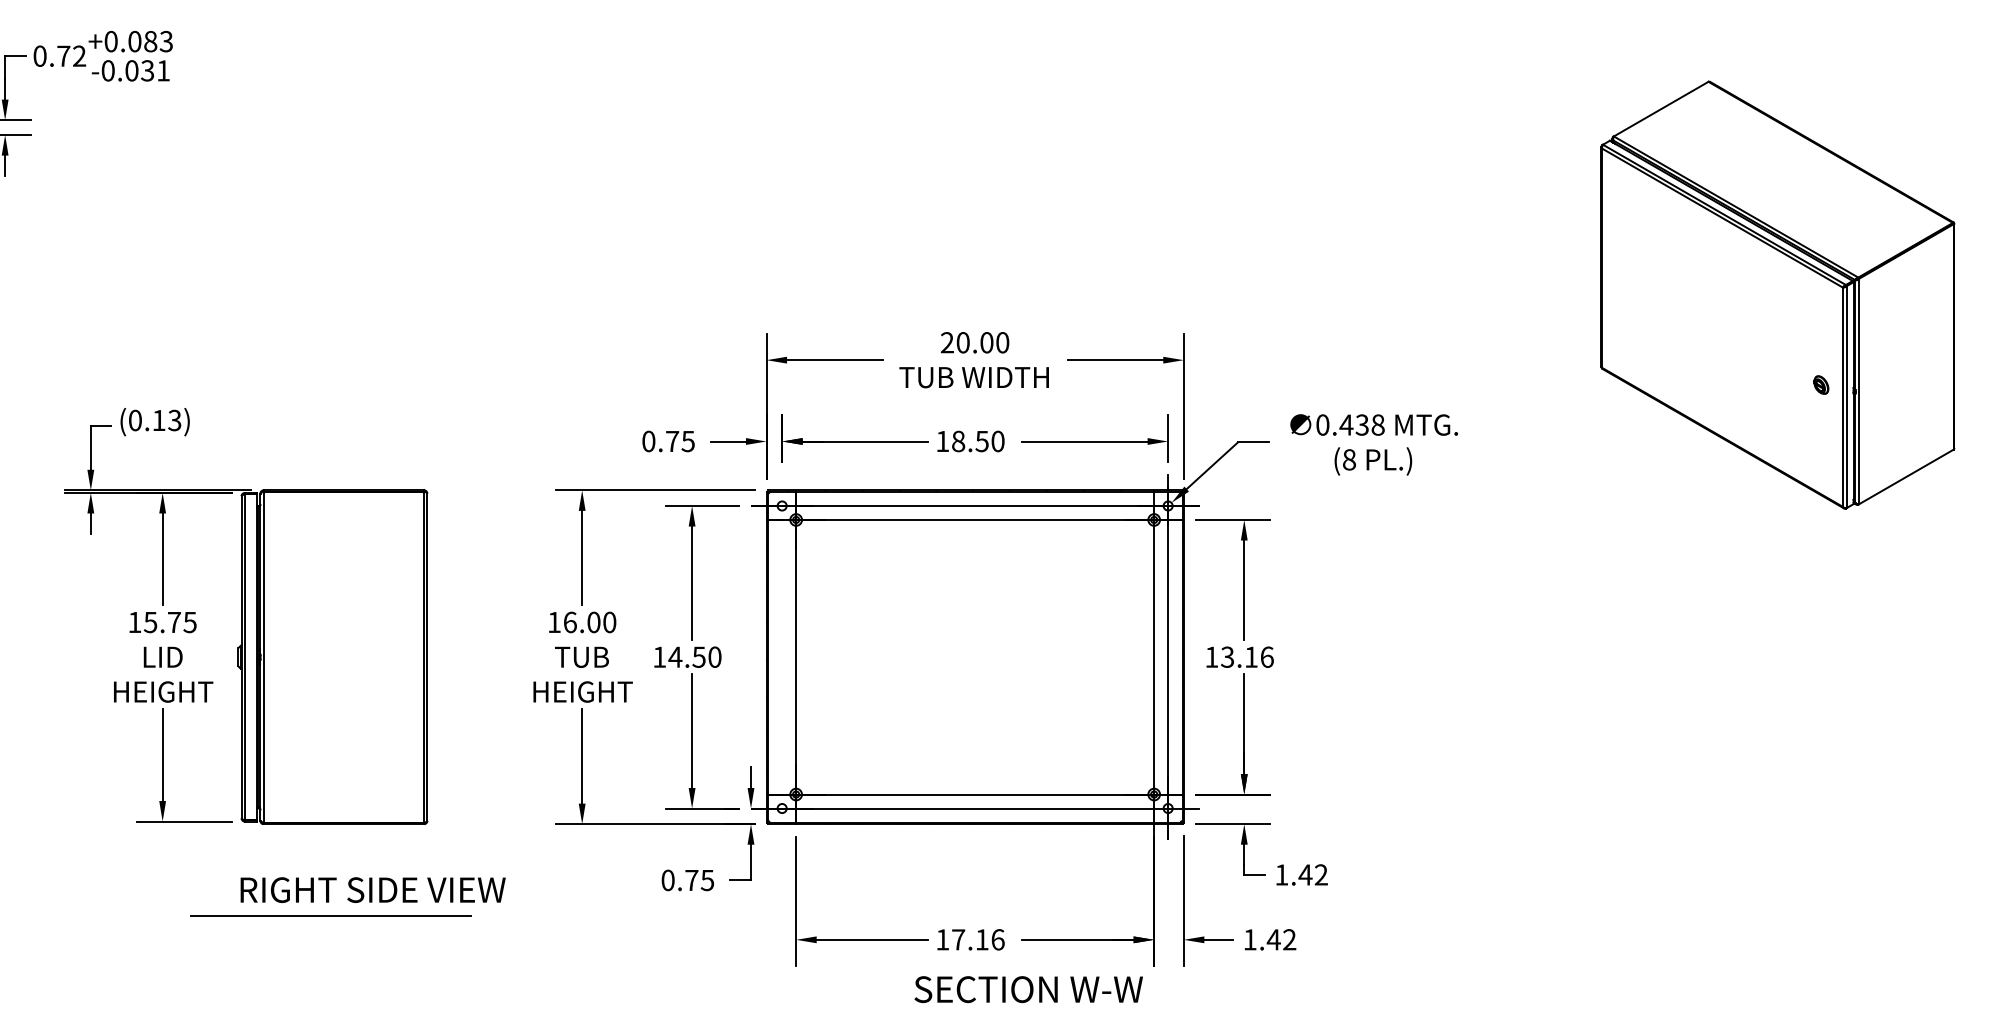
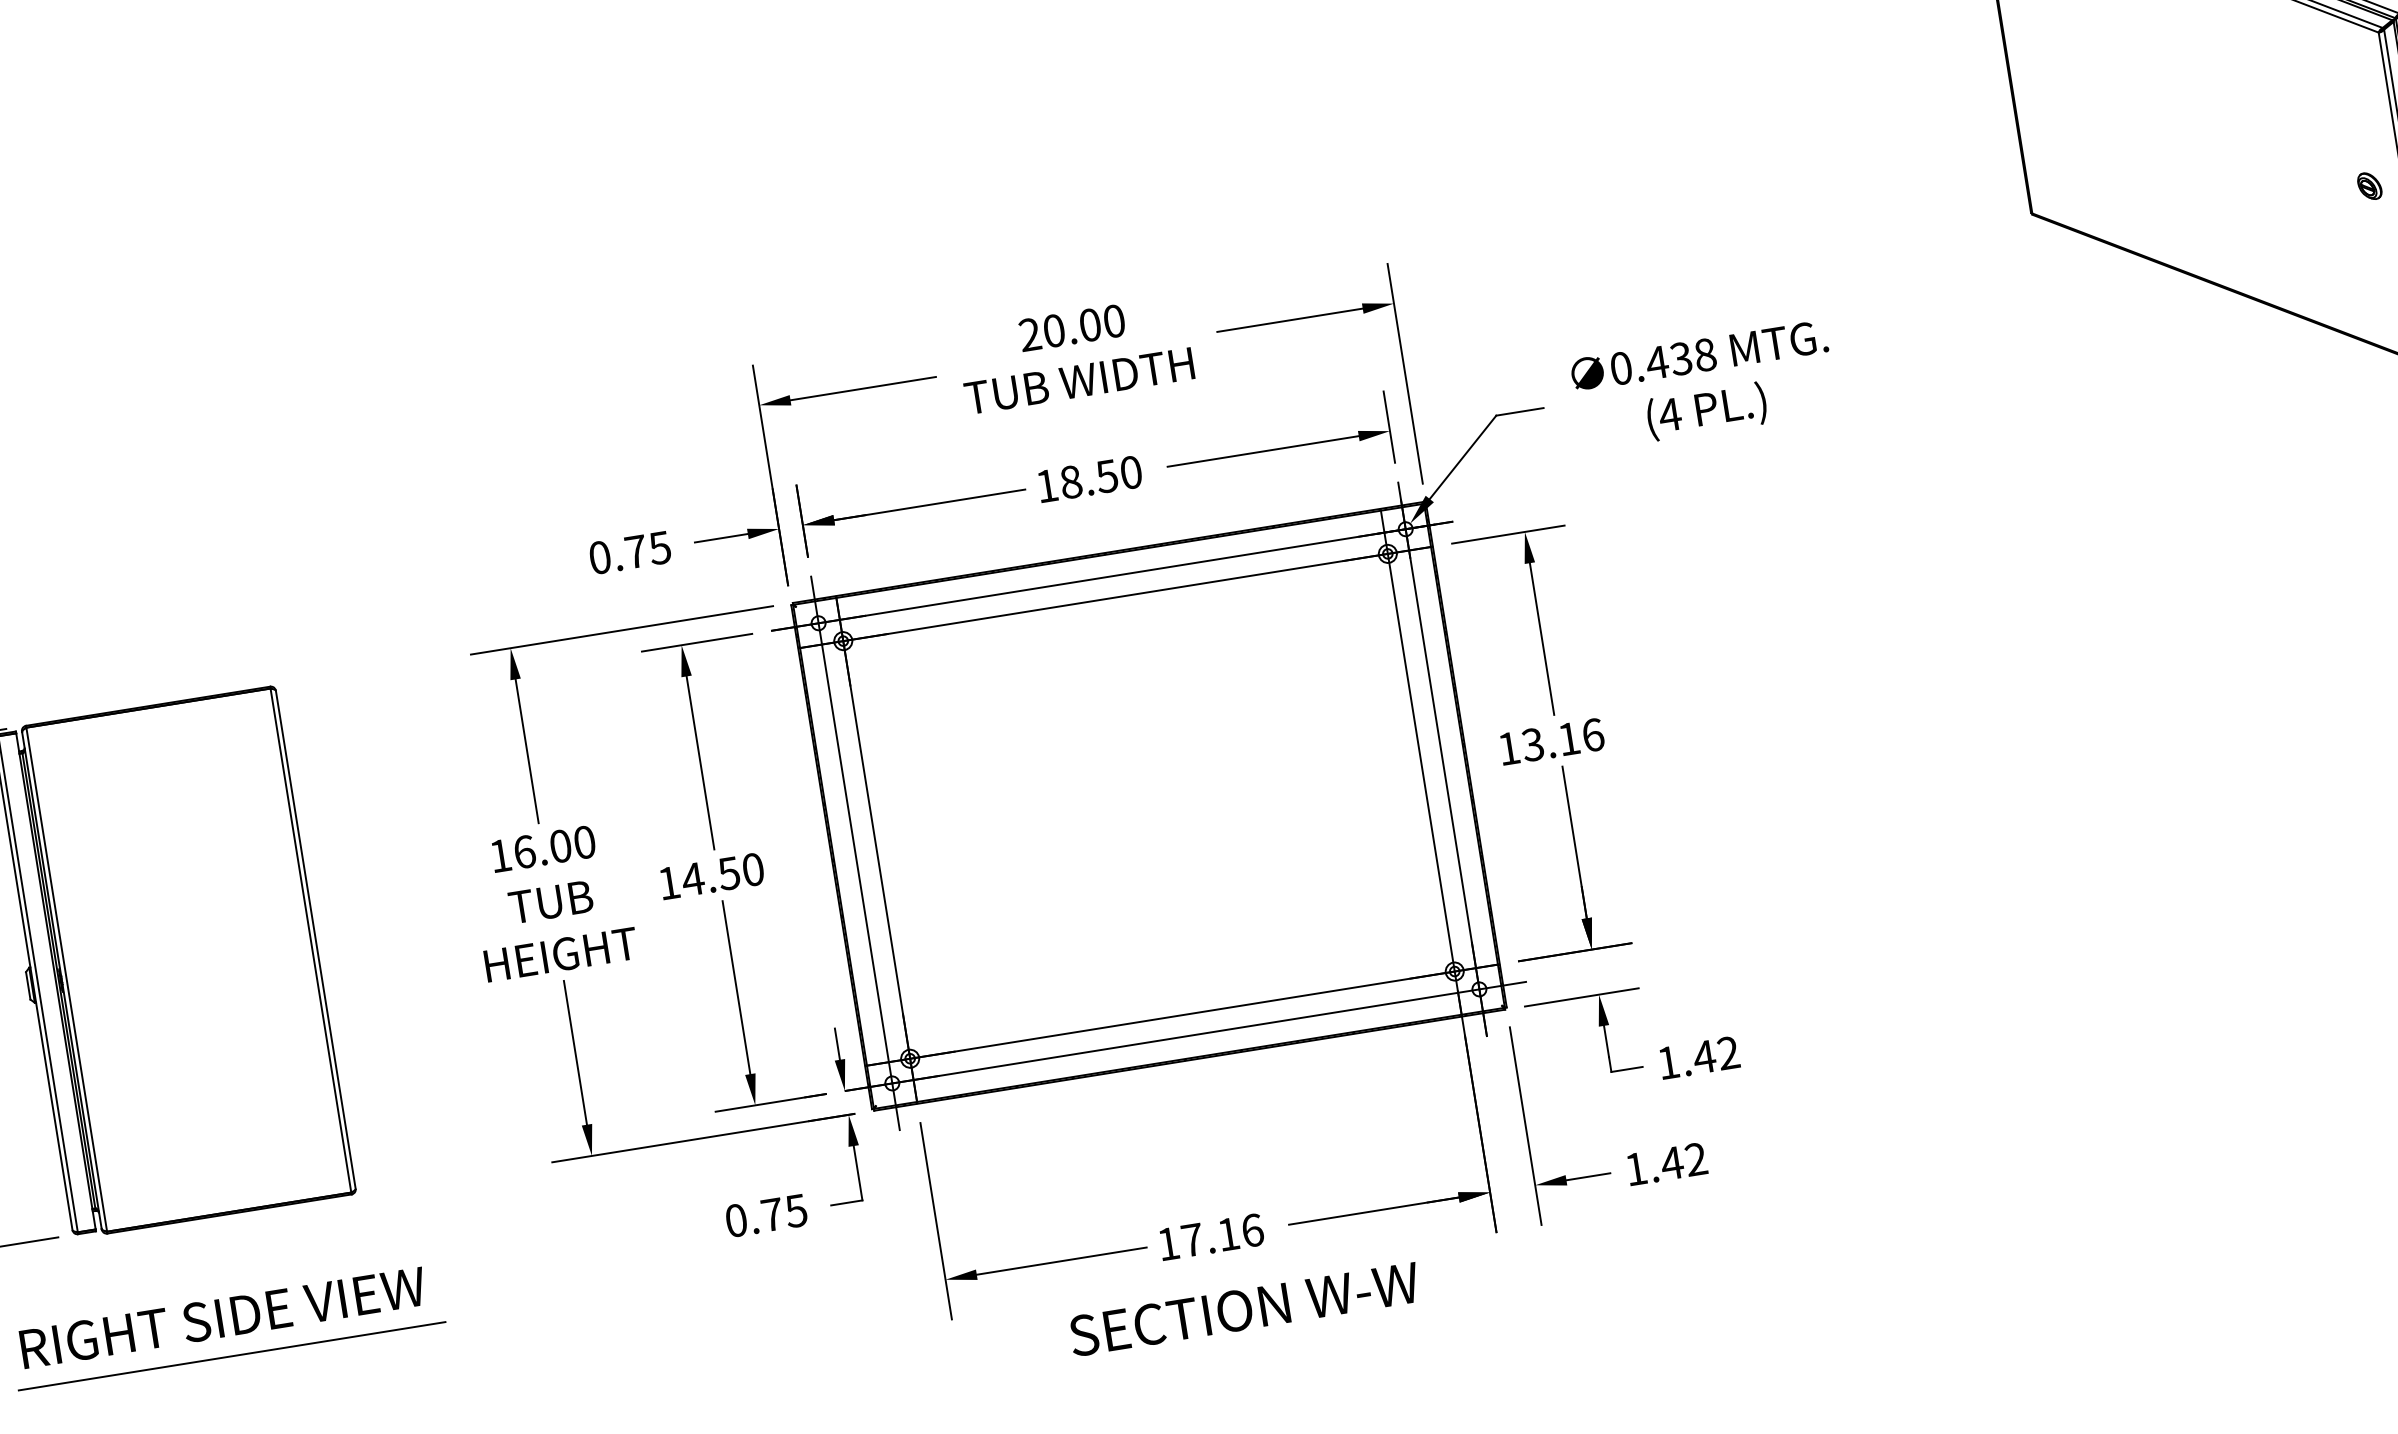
text: (1349, 459) -> (1670, 414), (8 -> (4
line: (782, 657) -> (856, 853), added
text: (372, 889) -> (222, 1317), moved
text: (1028, 989) -> (1244, 1309), moved

